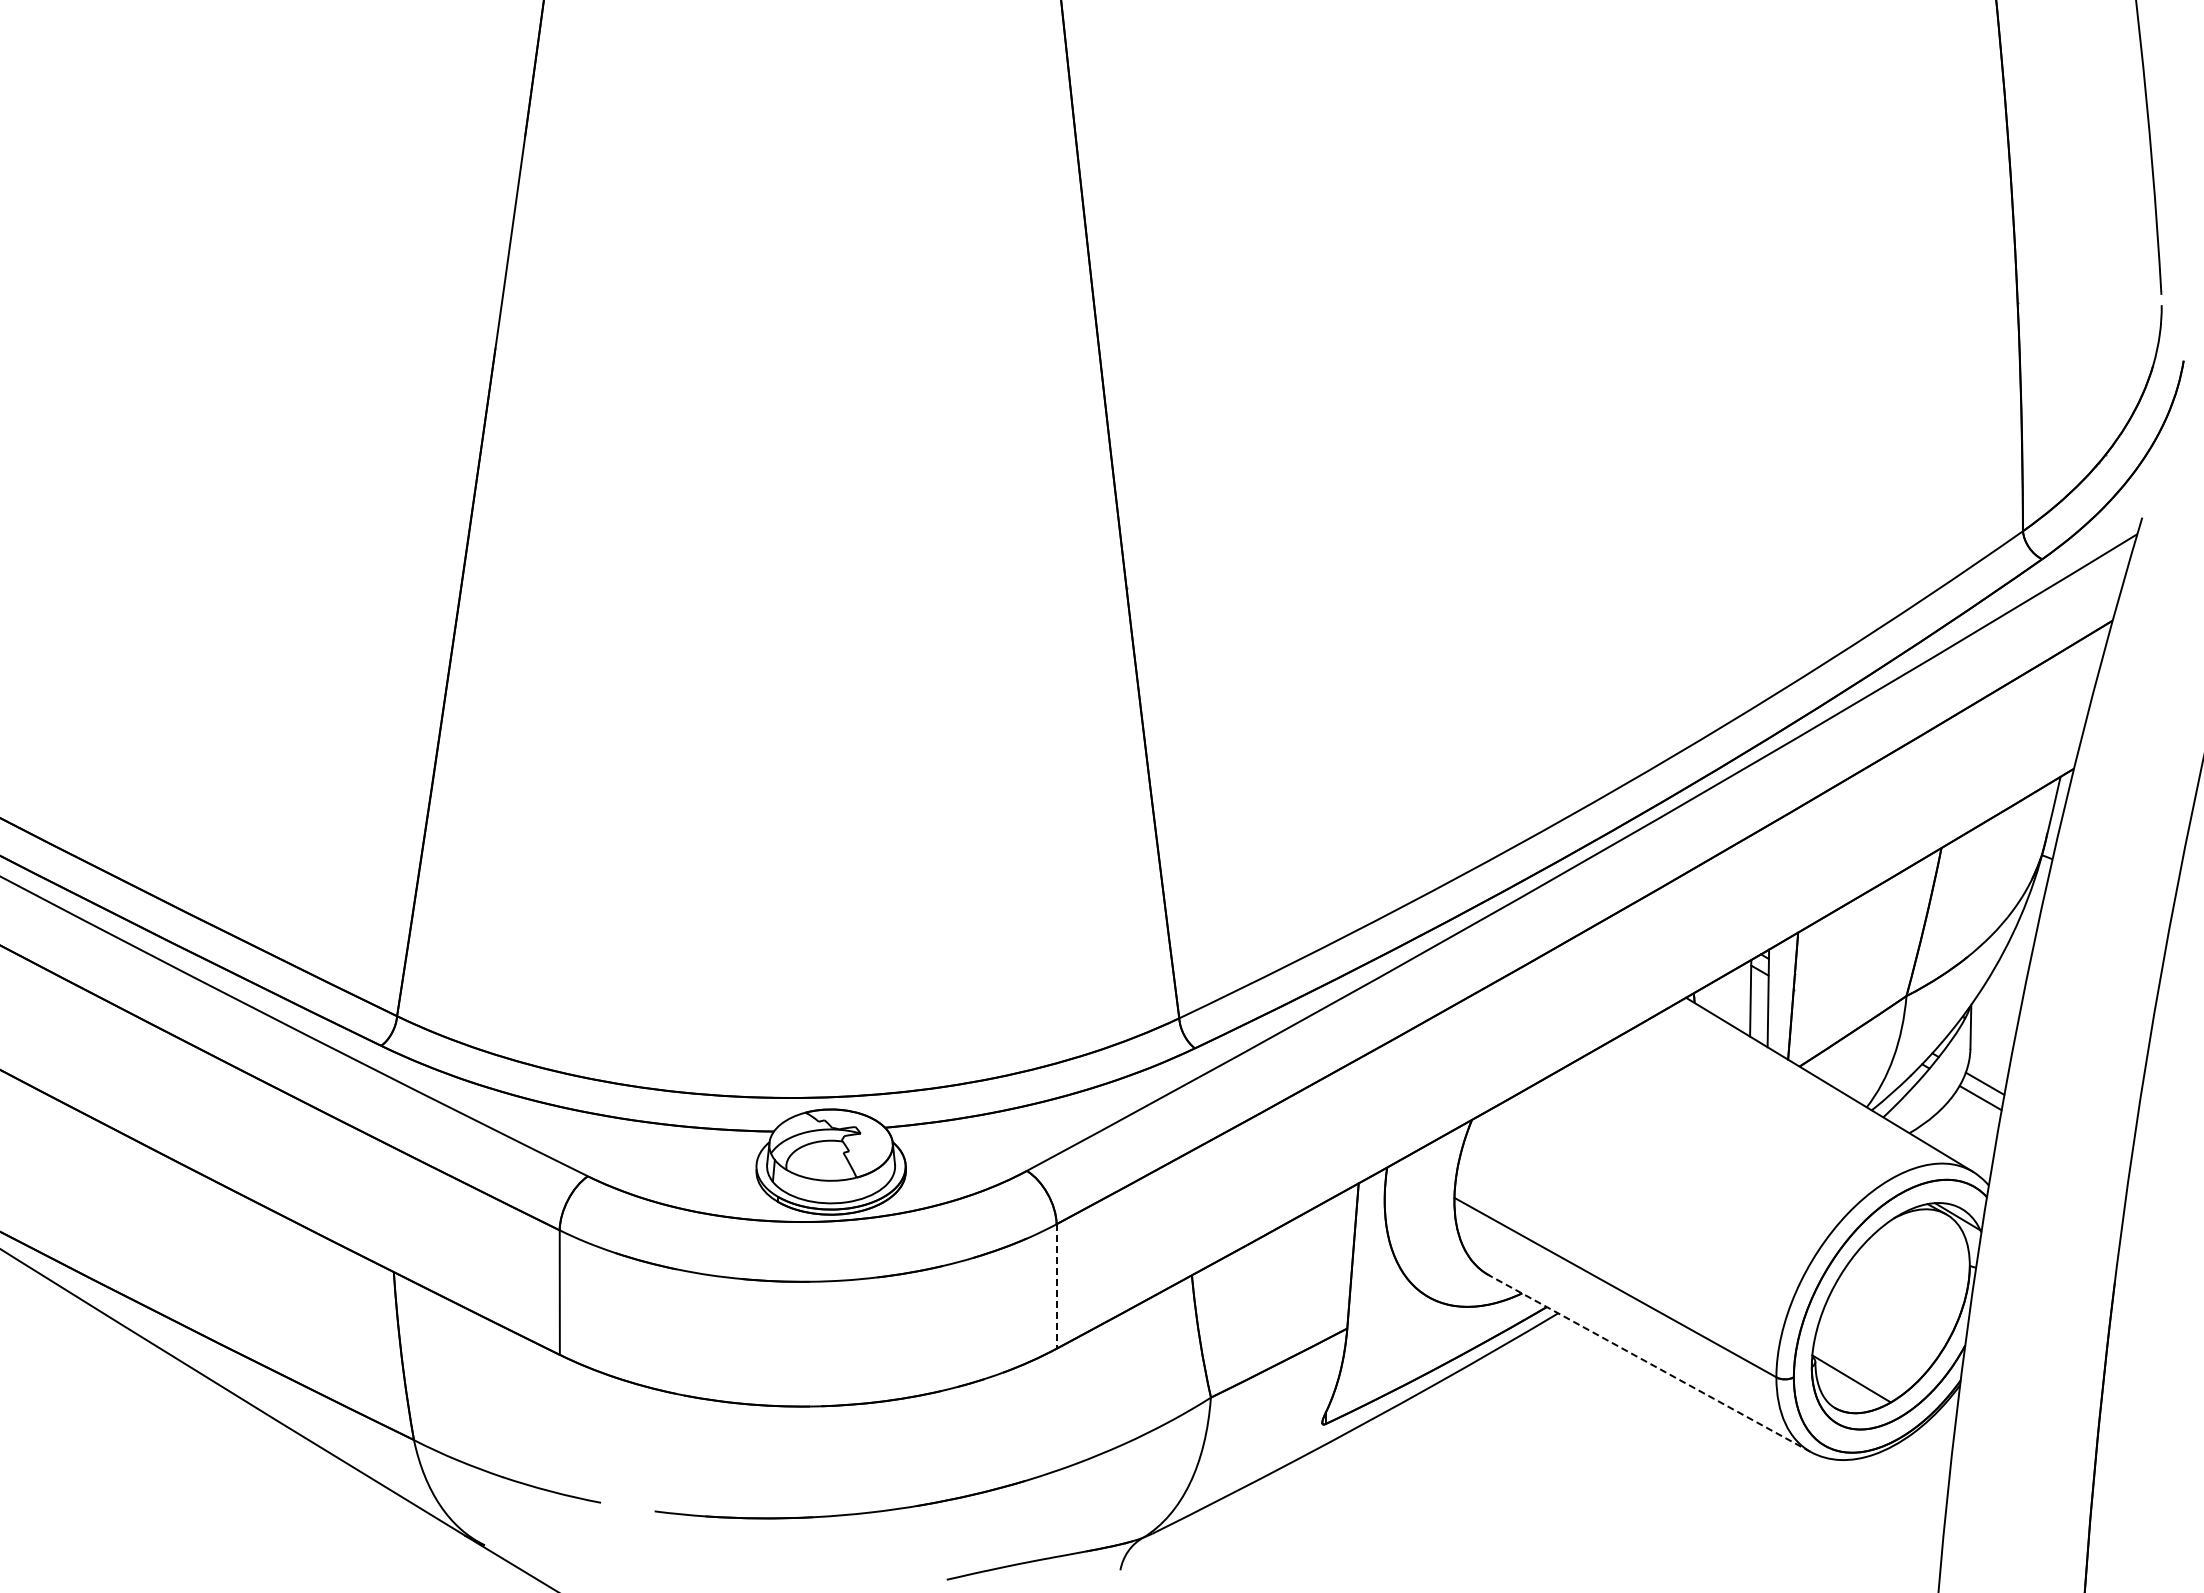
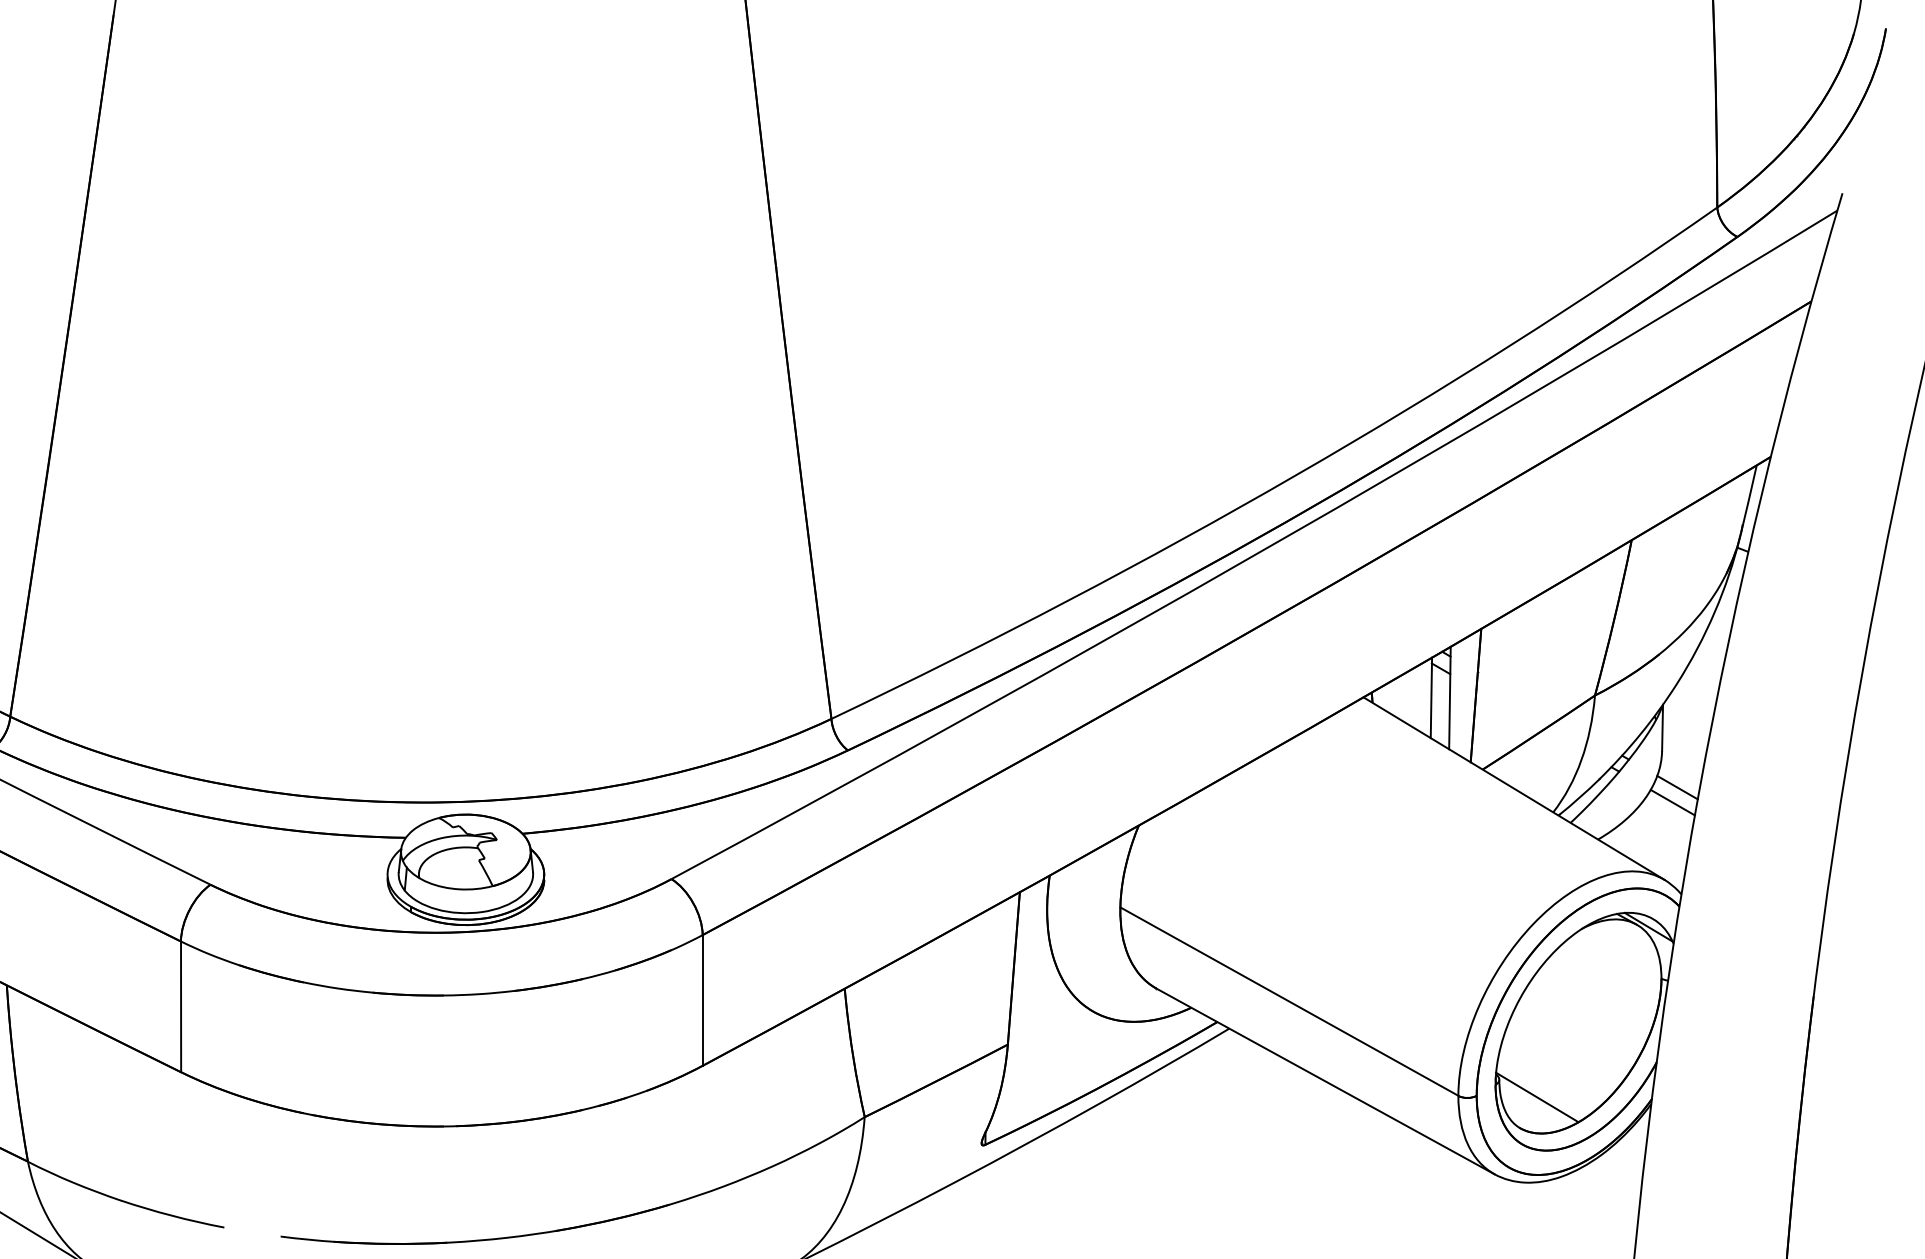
line: (1056, 1286) -> (702, 1000), dashed -> solid
line: (1649, 1363) -> (1325, 1081), dashed -> solid

